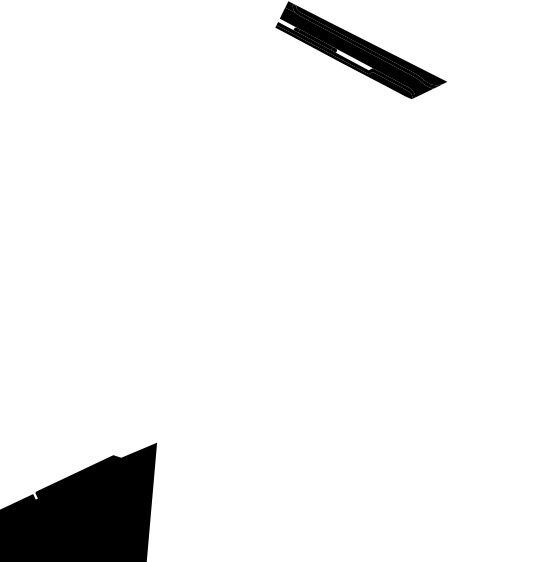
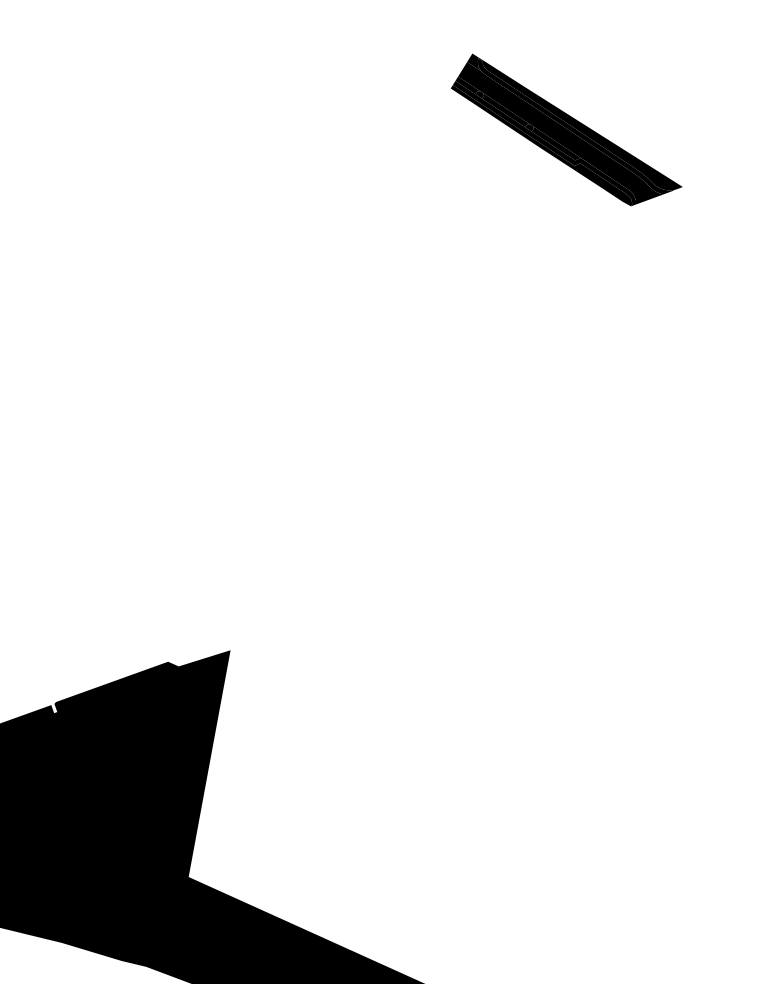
fill: (287, 24) -> (467, 85), added
fill: (353, 59) -> (555, 143), added

